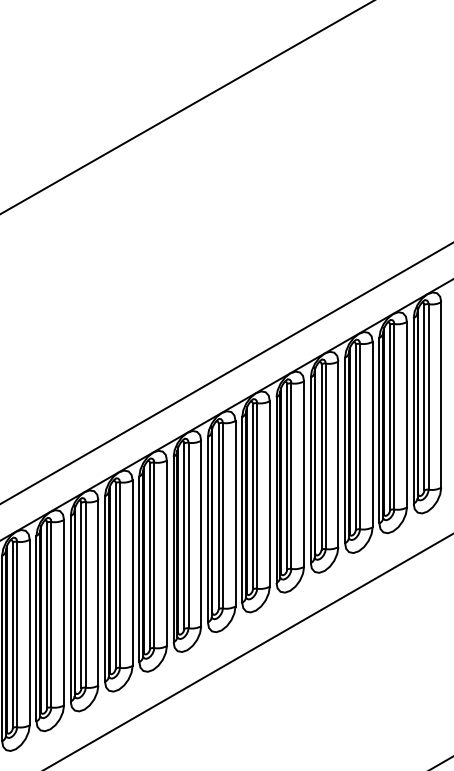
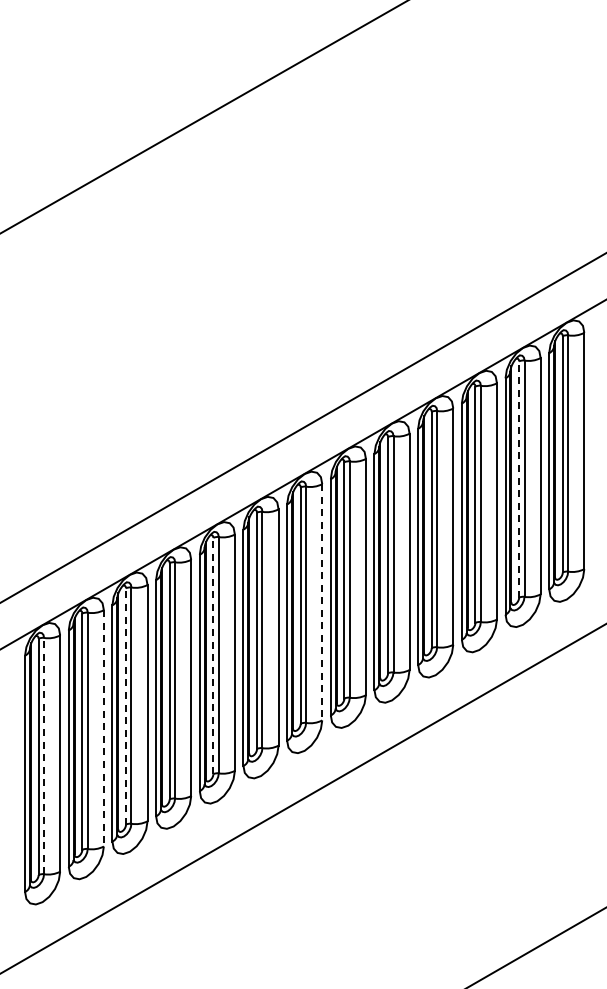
line: (390, 417) -> (519, 479), solid -> dashed
line: (235, 513) -> (322, 602), solid -> dashed
line: (150, 555) -> (213, 655), solid -> dashed
line: (81, 594) -> (126, 705), solid -> dashed
line: (63, 612) -> (103, 728), solid -> dashed
line: (17, 634) -> (44, 755), solid -> dashed

